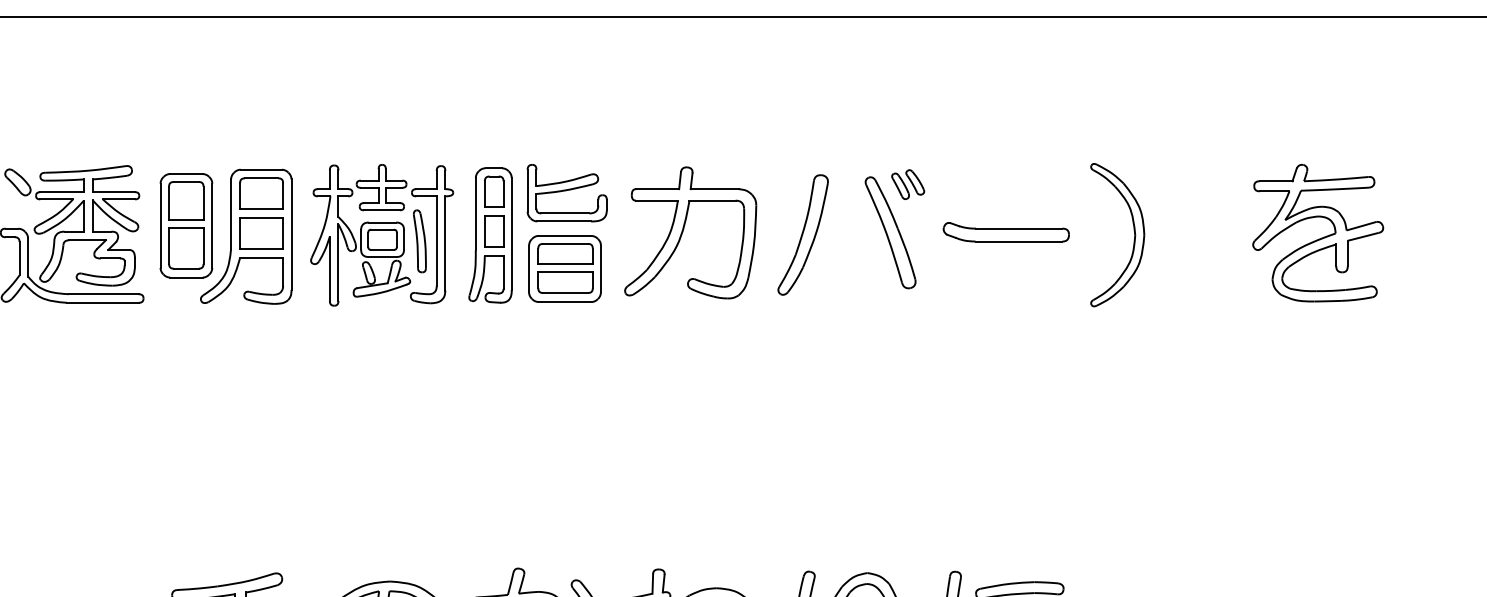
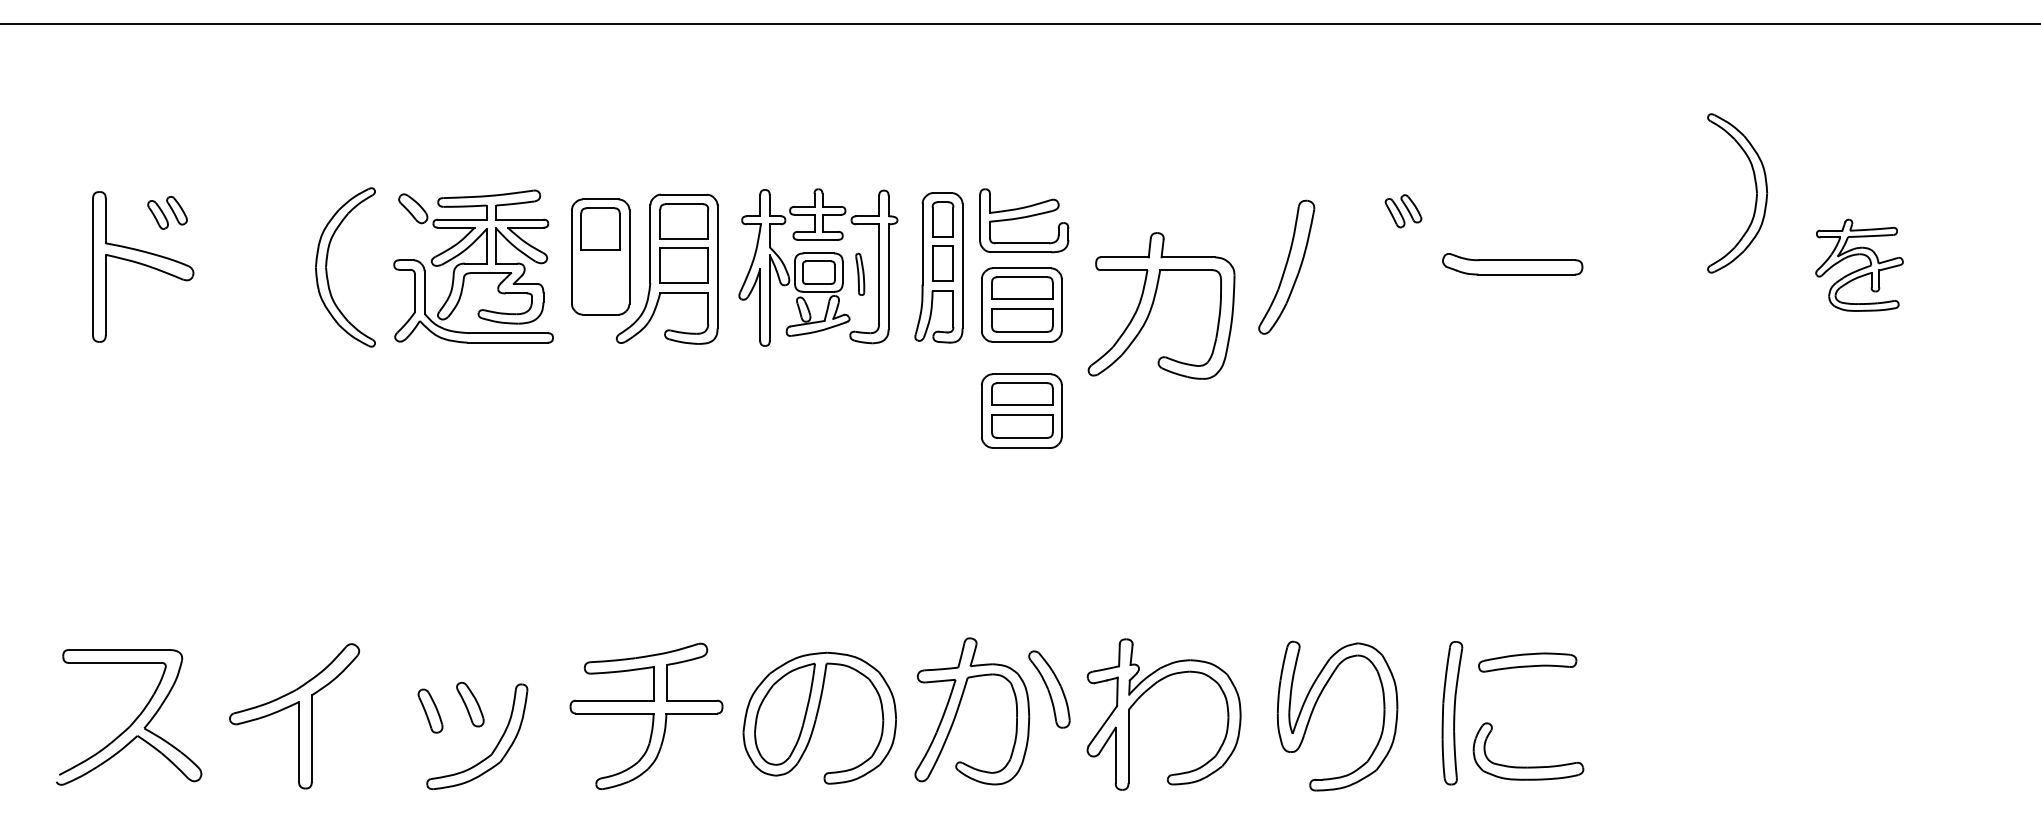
part: (684, 229) -> (1154, 302), moved
part: (890, 232) -> (1383, 264), removed
part: (1133, 232) -> (1755, 190), moved
part: (1318, 233) -> (1859, 265), size x0.6
part: (419, 241) -> (859, 274), size x0.6
part: (186, 248) -> (600, 282), removed
part: (564, 363) -> (1021, 410), added

